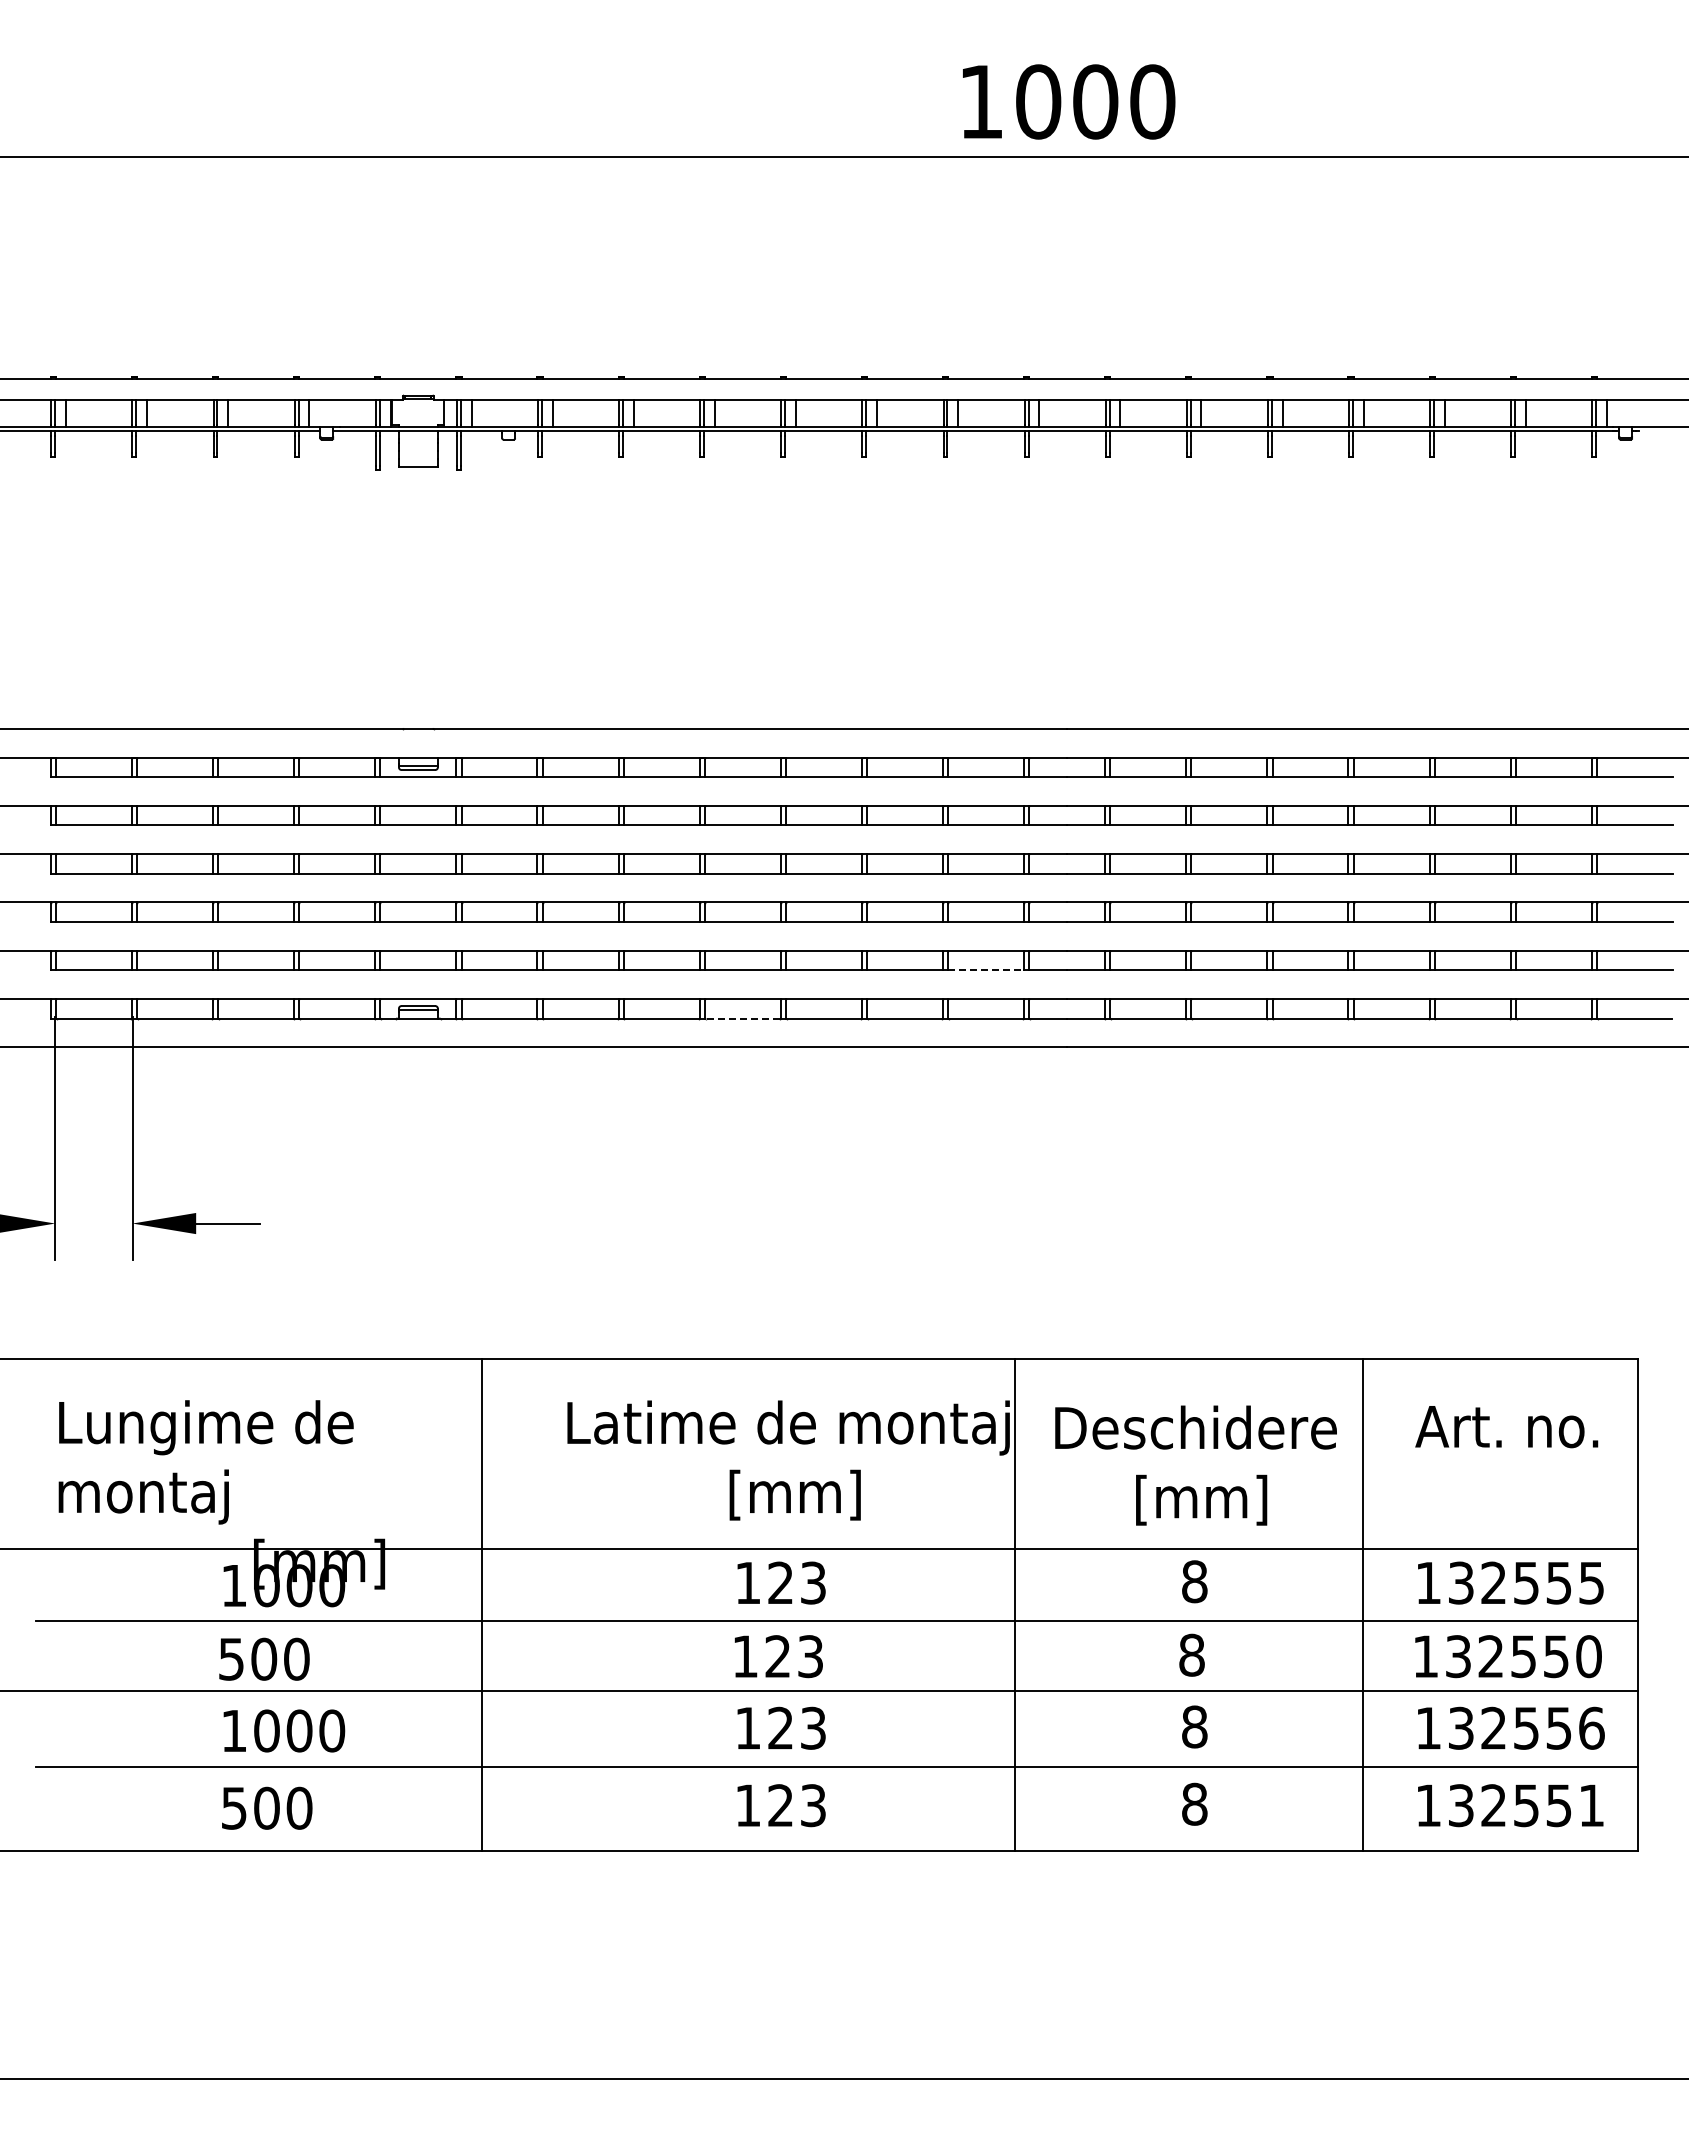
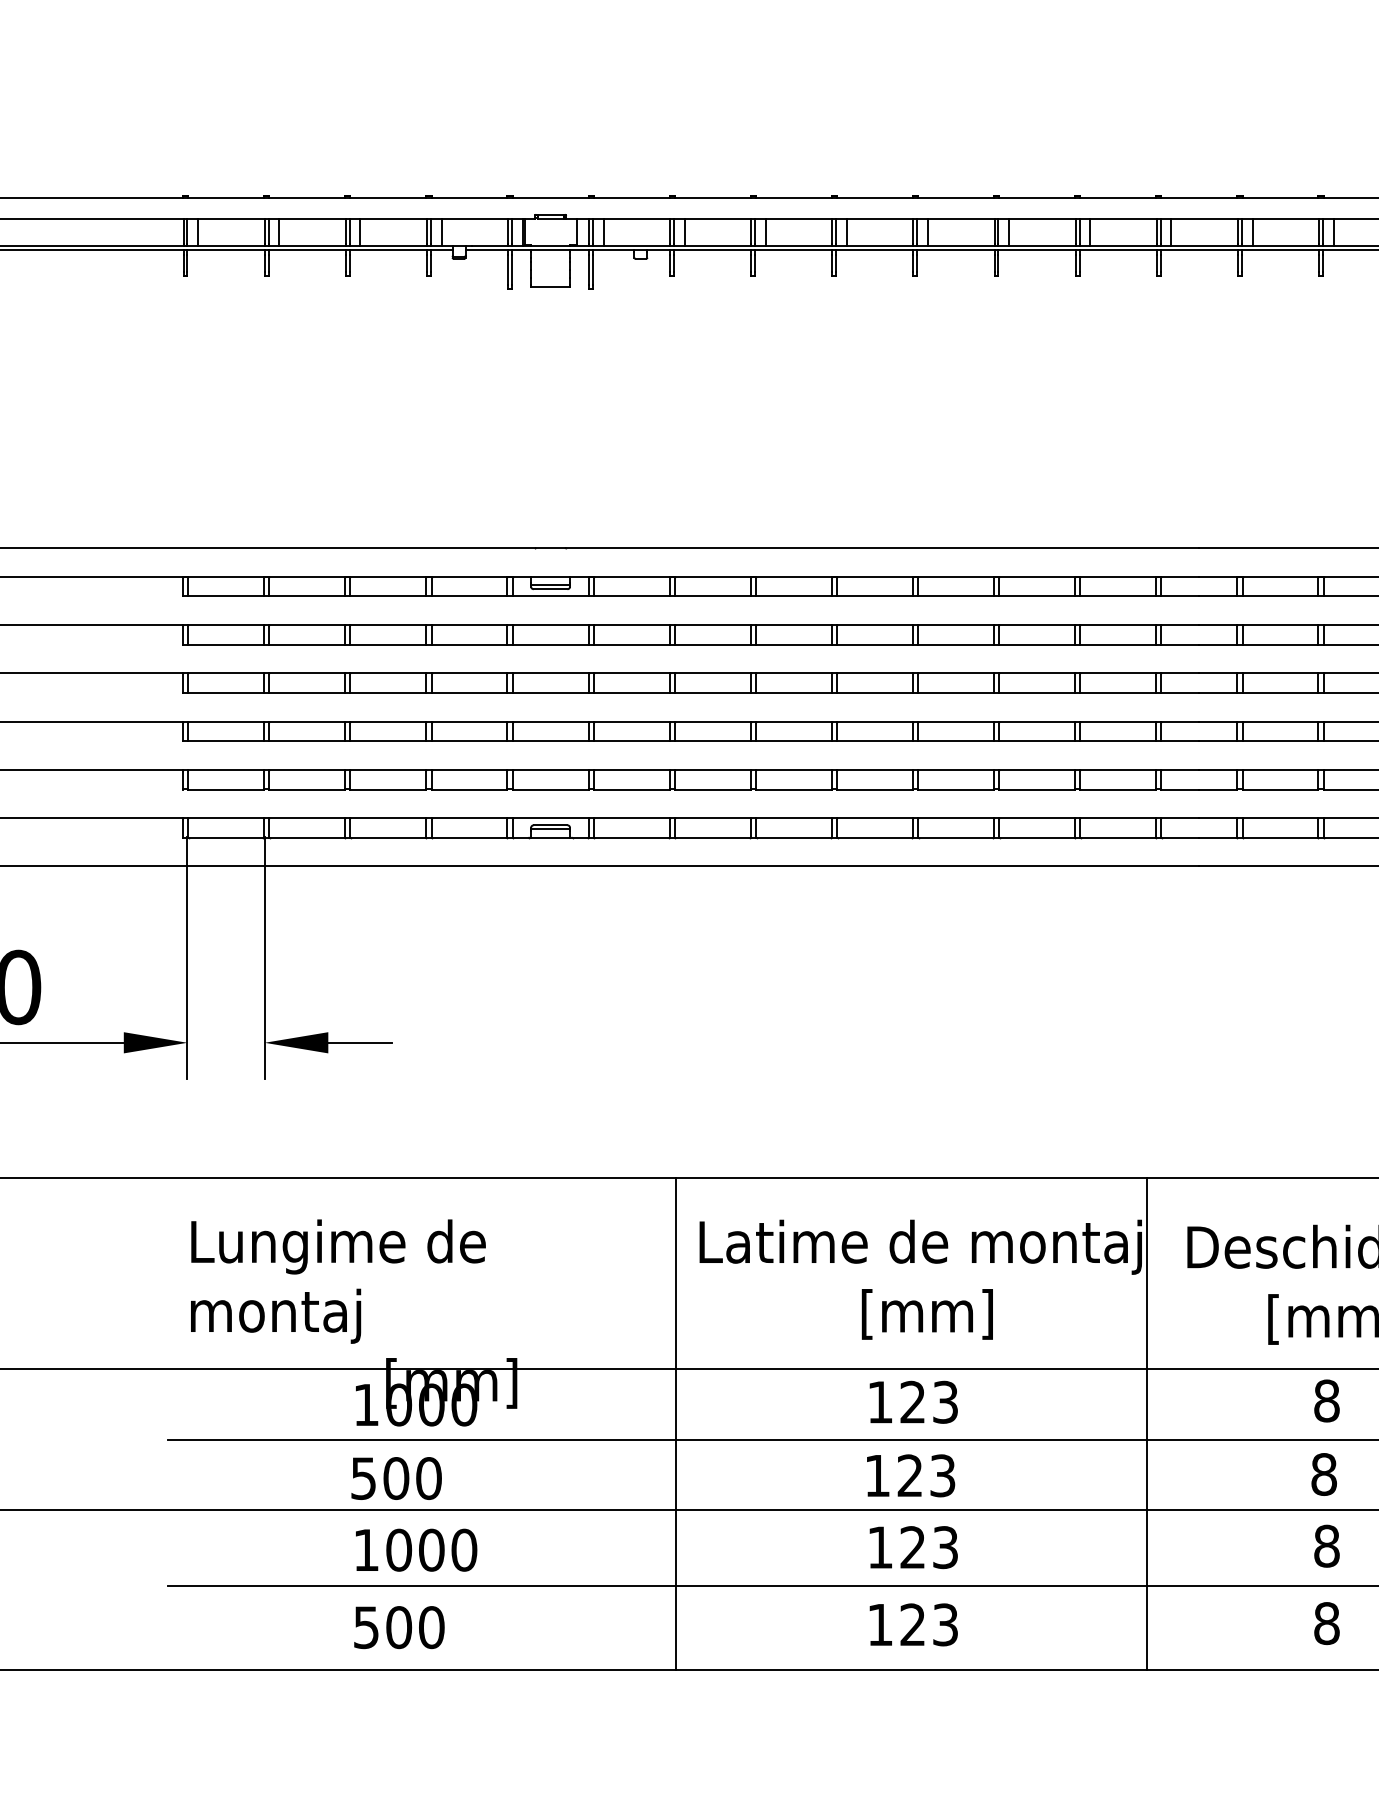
line: (986, 970) -> (1118, 789), dashed -> solid
line: (742, 1018) -> (874, 837), dashed -> solid
line: (482, 1604) -> (675, 1423), moved

